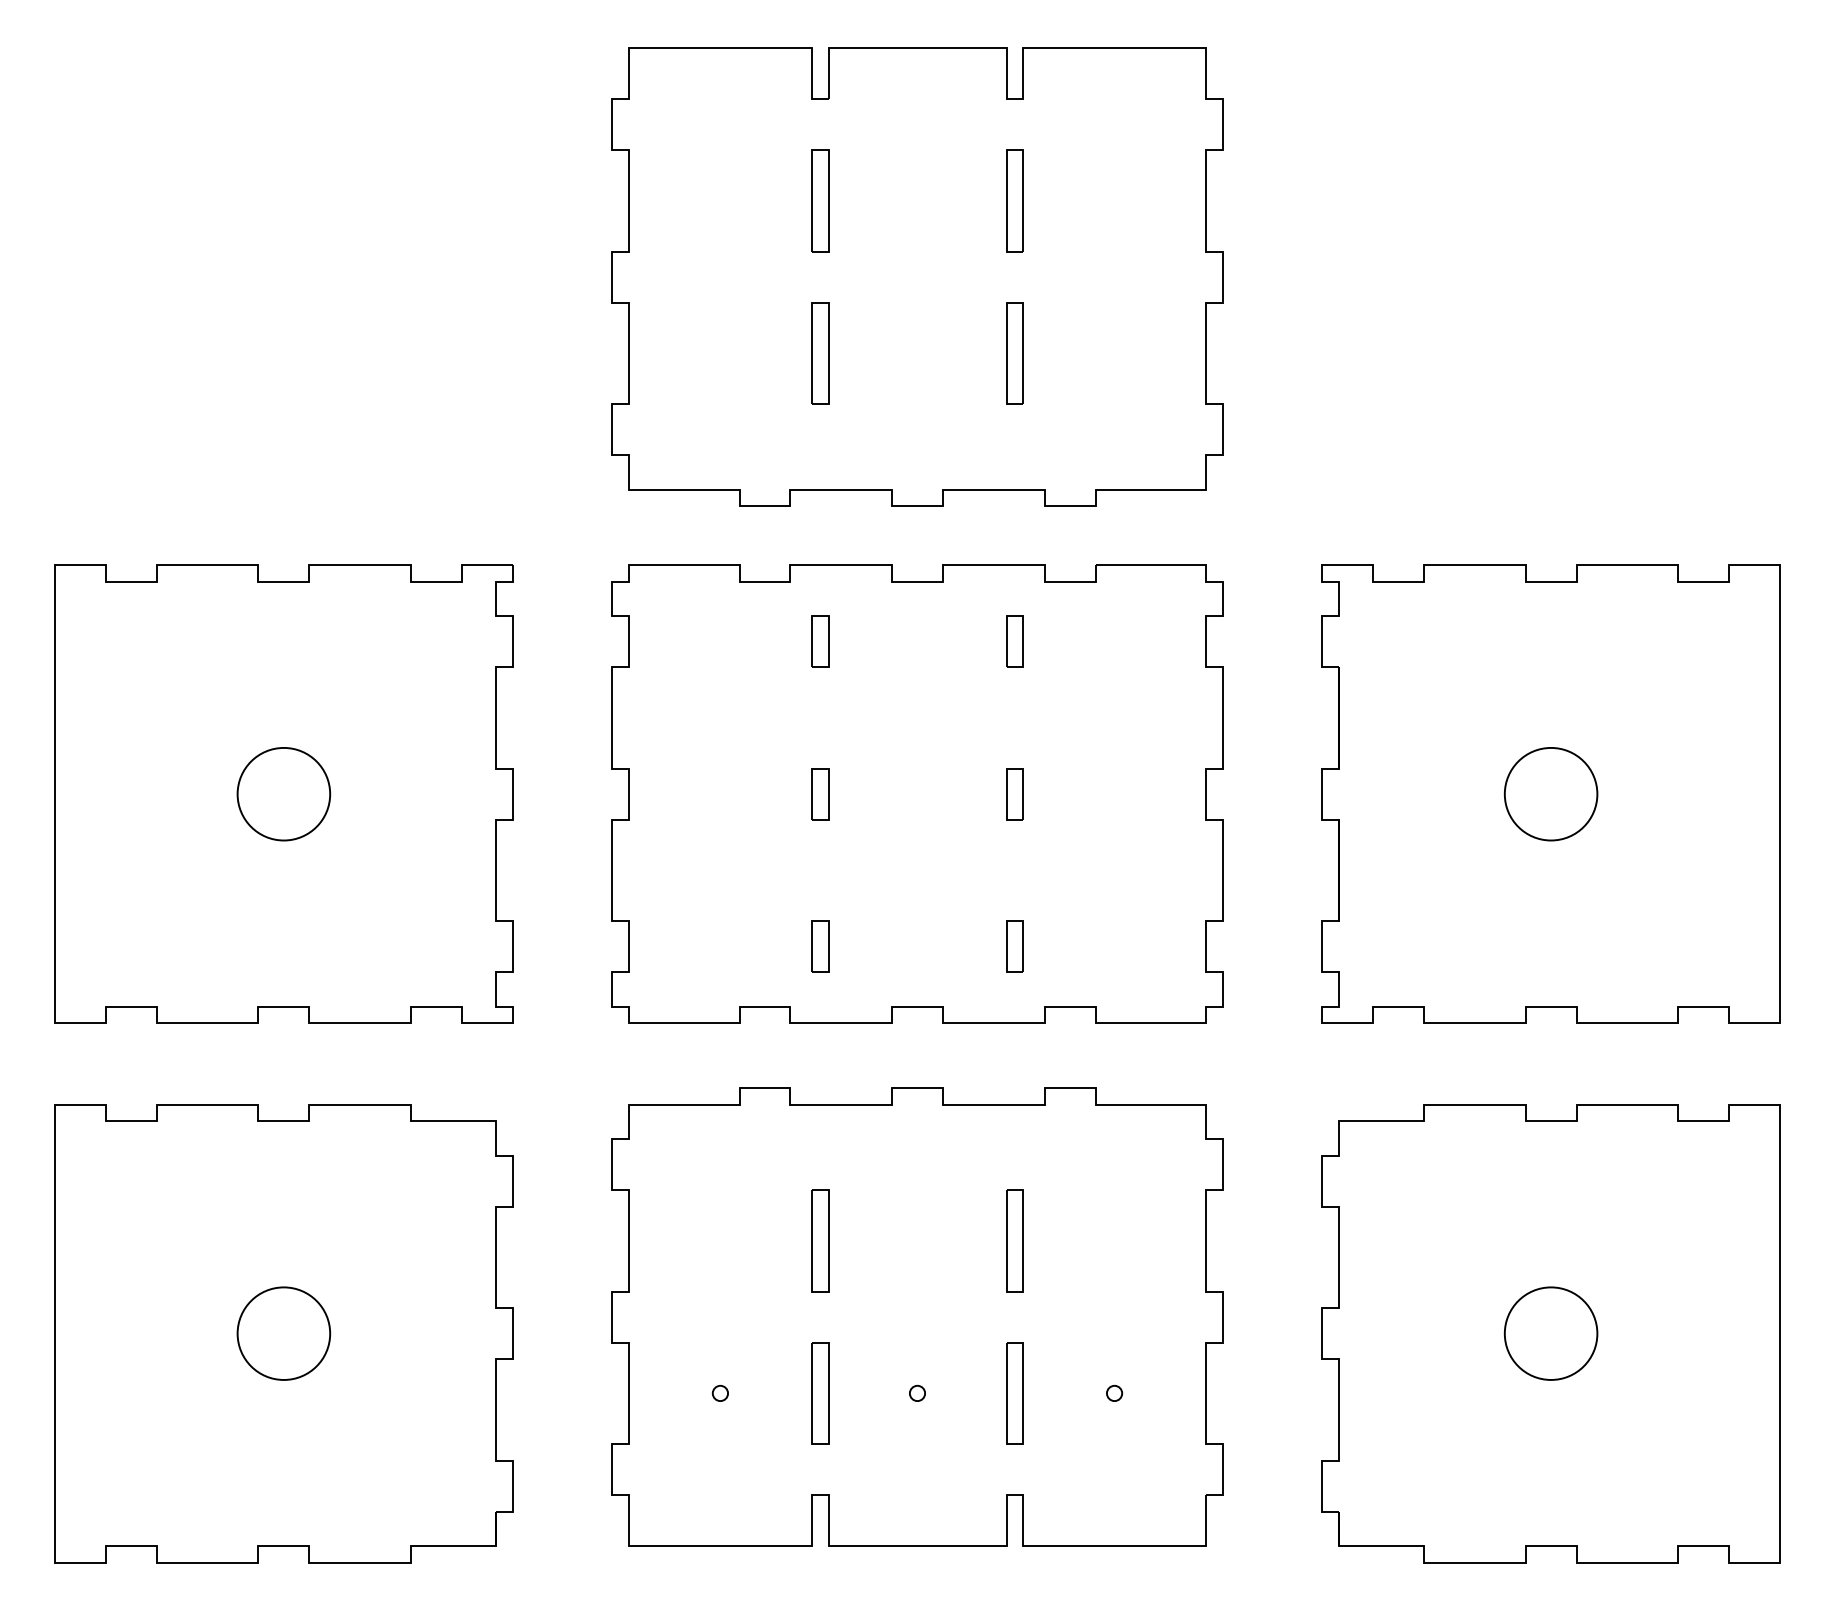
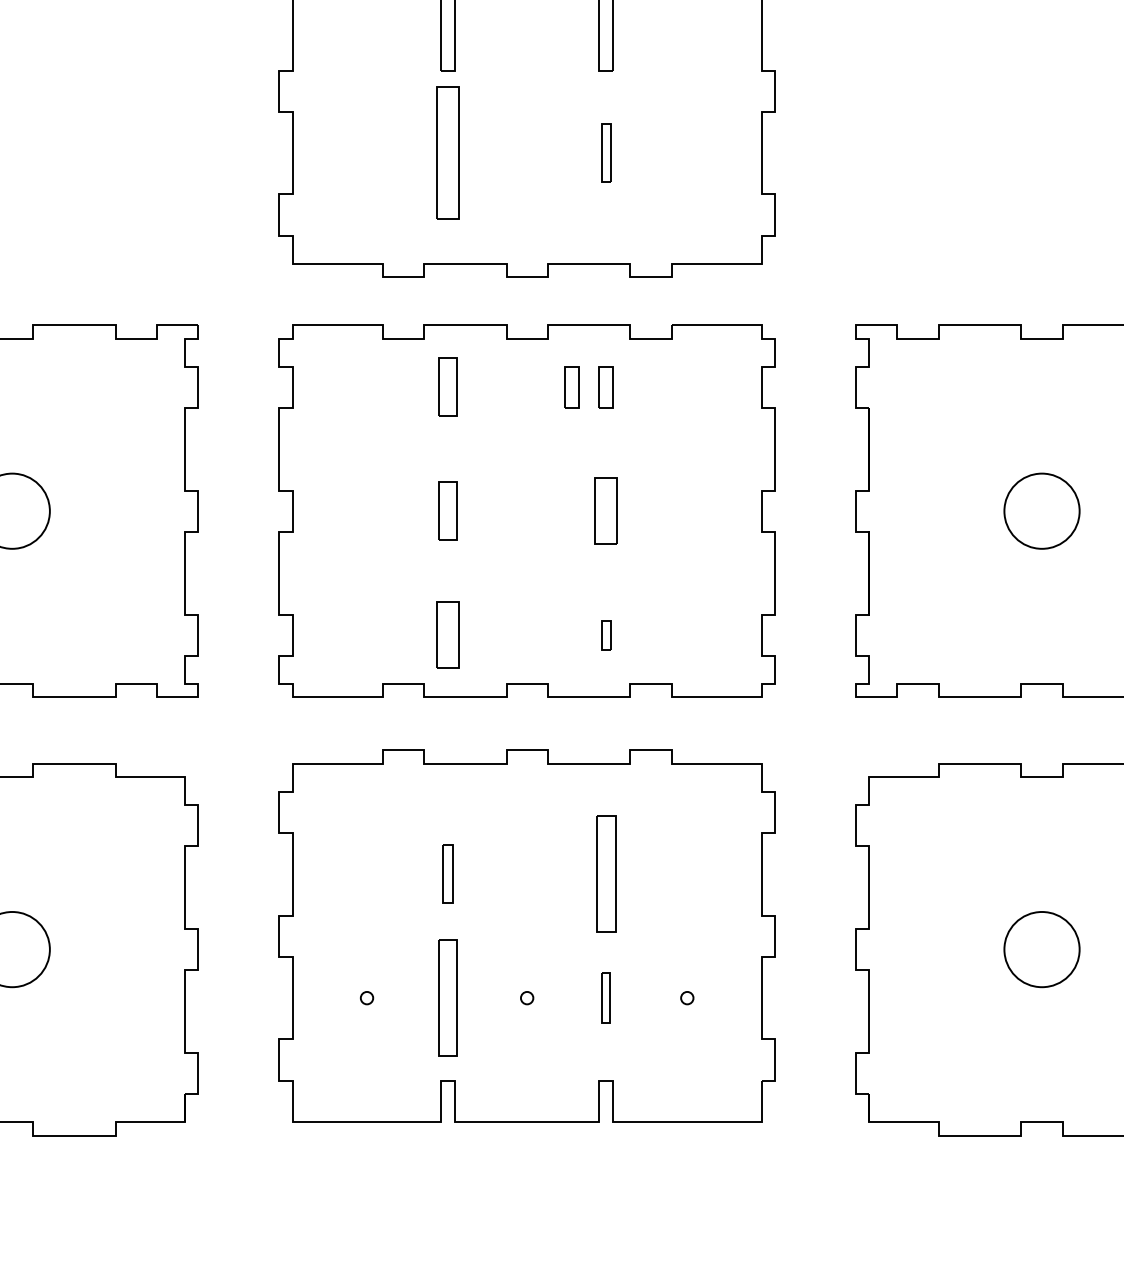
part: (820, 353) -> (448, 153), size x1.6
part: (1014, 353) -> (605, 153), size x0.7
part: (820, 641) -> (448, 387), size x1.4
part: (972, 641) -> (571, 387), added
part: (820, 794) -> (448, 511), size x1.4
part: (1014, 794) -> (605, 511), size x1.6
part: (820, 946) -> (448, 634), size x1.6
part: (1014, 946) -> (605, 634), size x0.7
part: (820, 1240) -> (448, 873), size x0.7
part: (1014, 1240) -> (605, 873), size x1.4
part: (820, 1393) -> (448, 998), size x1.4
part: (1014, 1393) -> (605, 998), size x0.6

